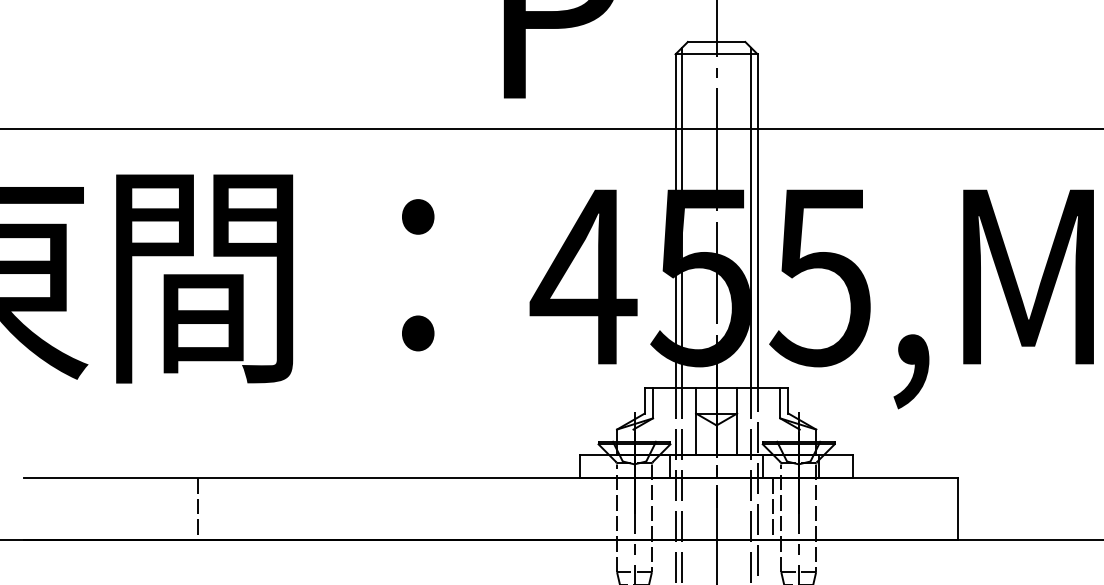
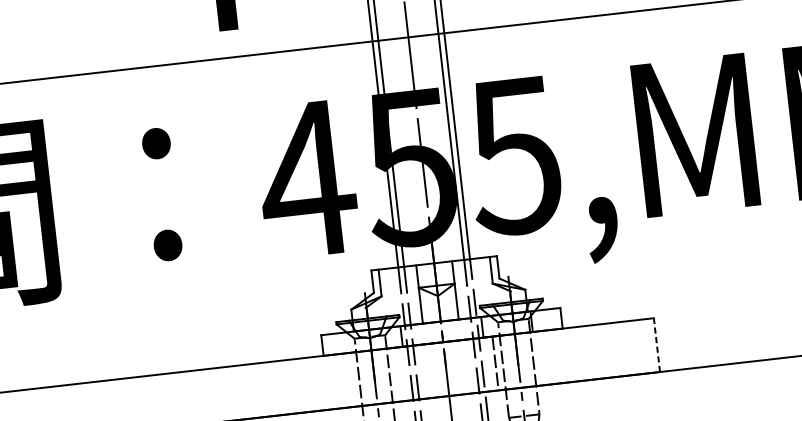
line: (957, 509) -> (656, 345), solid -> dashed

